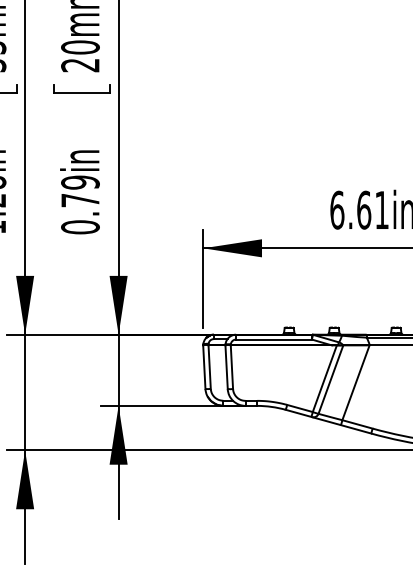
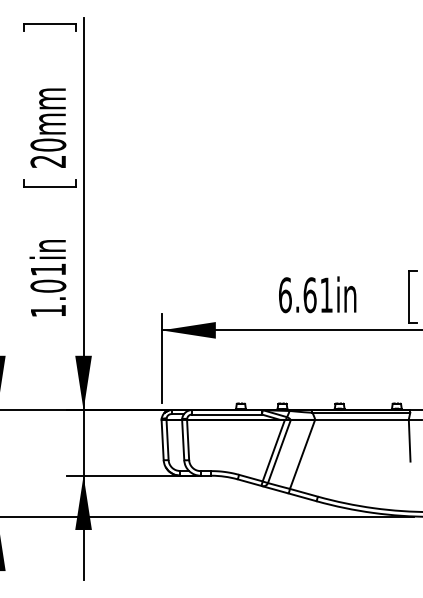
text: (80, 205) -> (48, 290), 0.79in -> 1.01in

